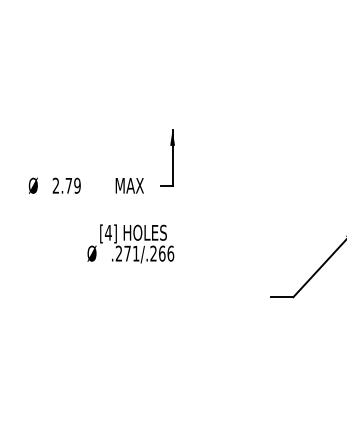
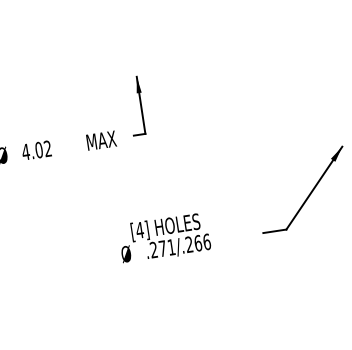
text: (66, 185) -> (36, 150), 2.79 -> 4.02
text: (130, 243) -> (164, 237), moved

